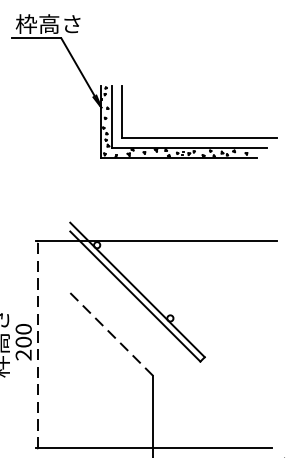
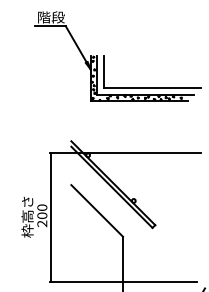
text: (48, 24) -> (57, 17), 枠高さ -> 階段
line: (112, 333) -> (97, 210), dashed -> solid
line: (38, 344) -> (51, 217), dashed -> solid

